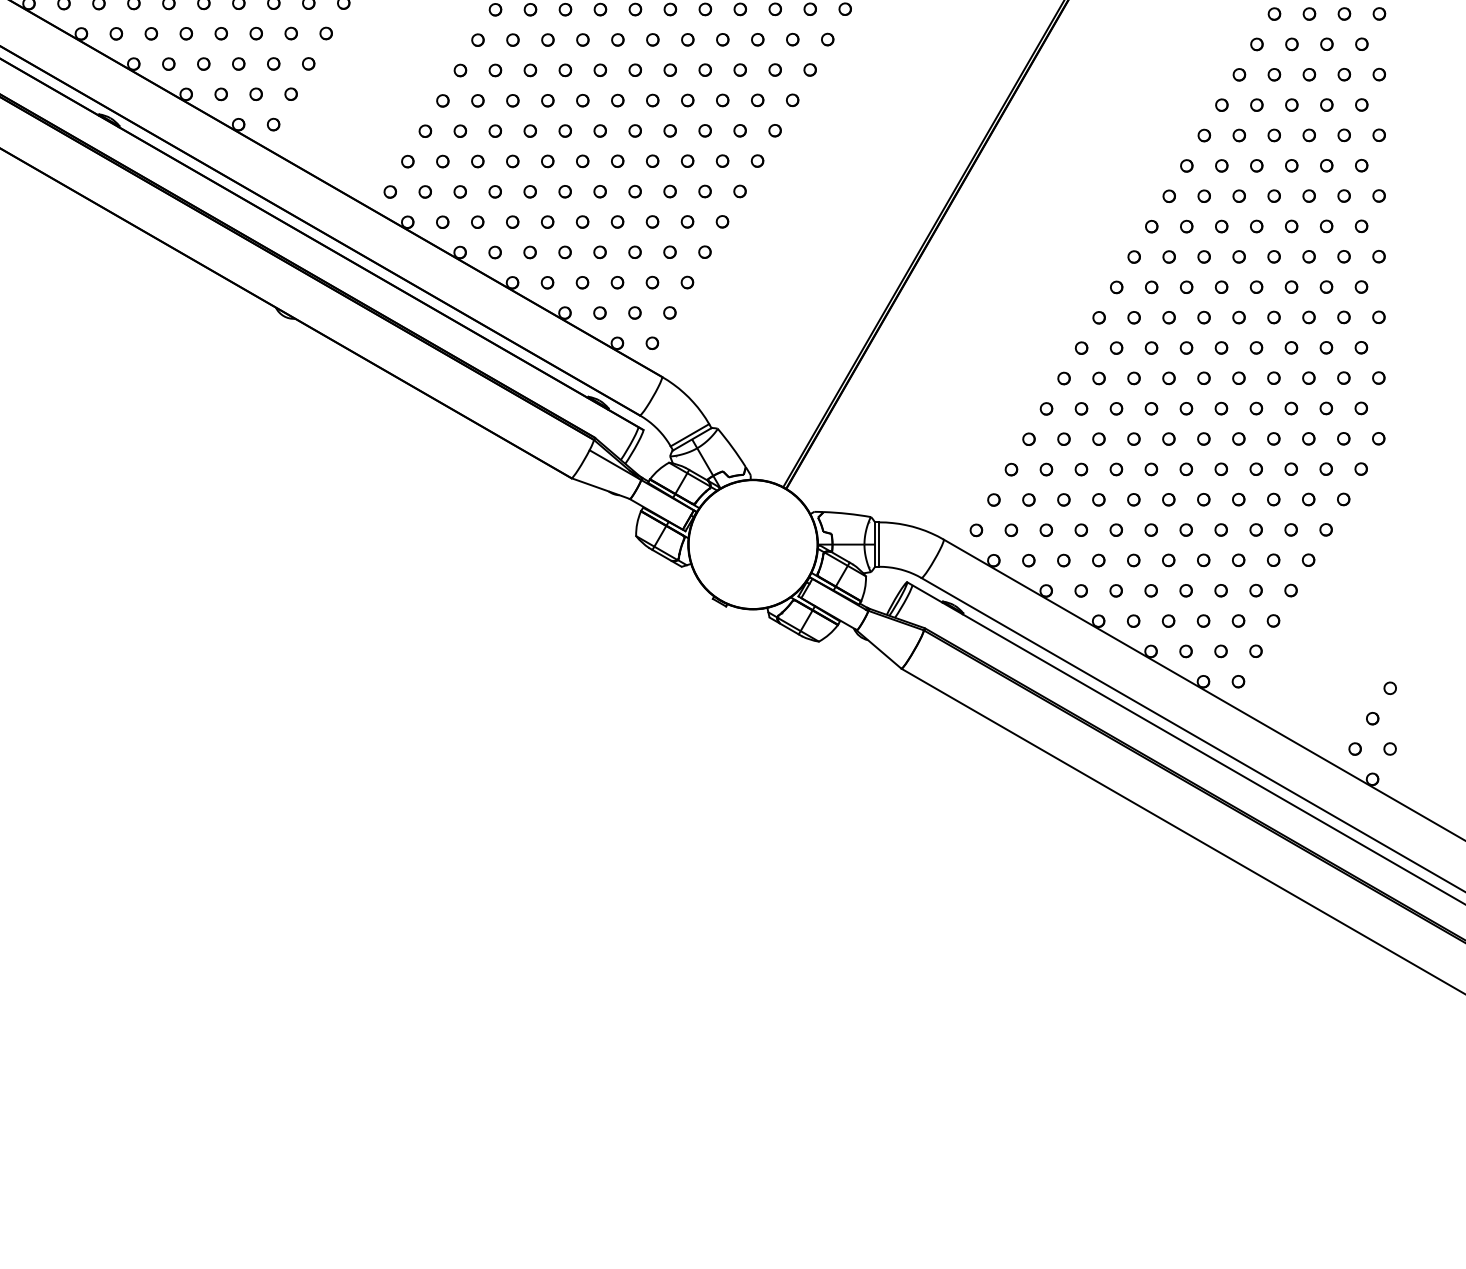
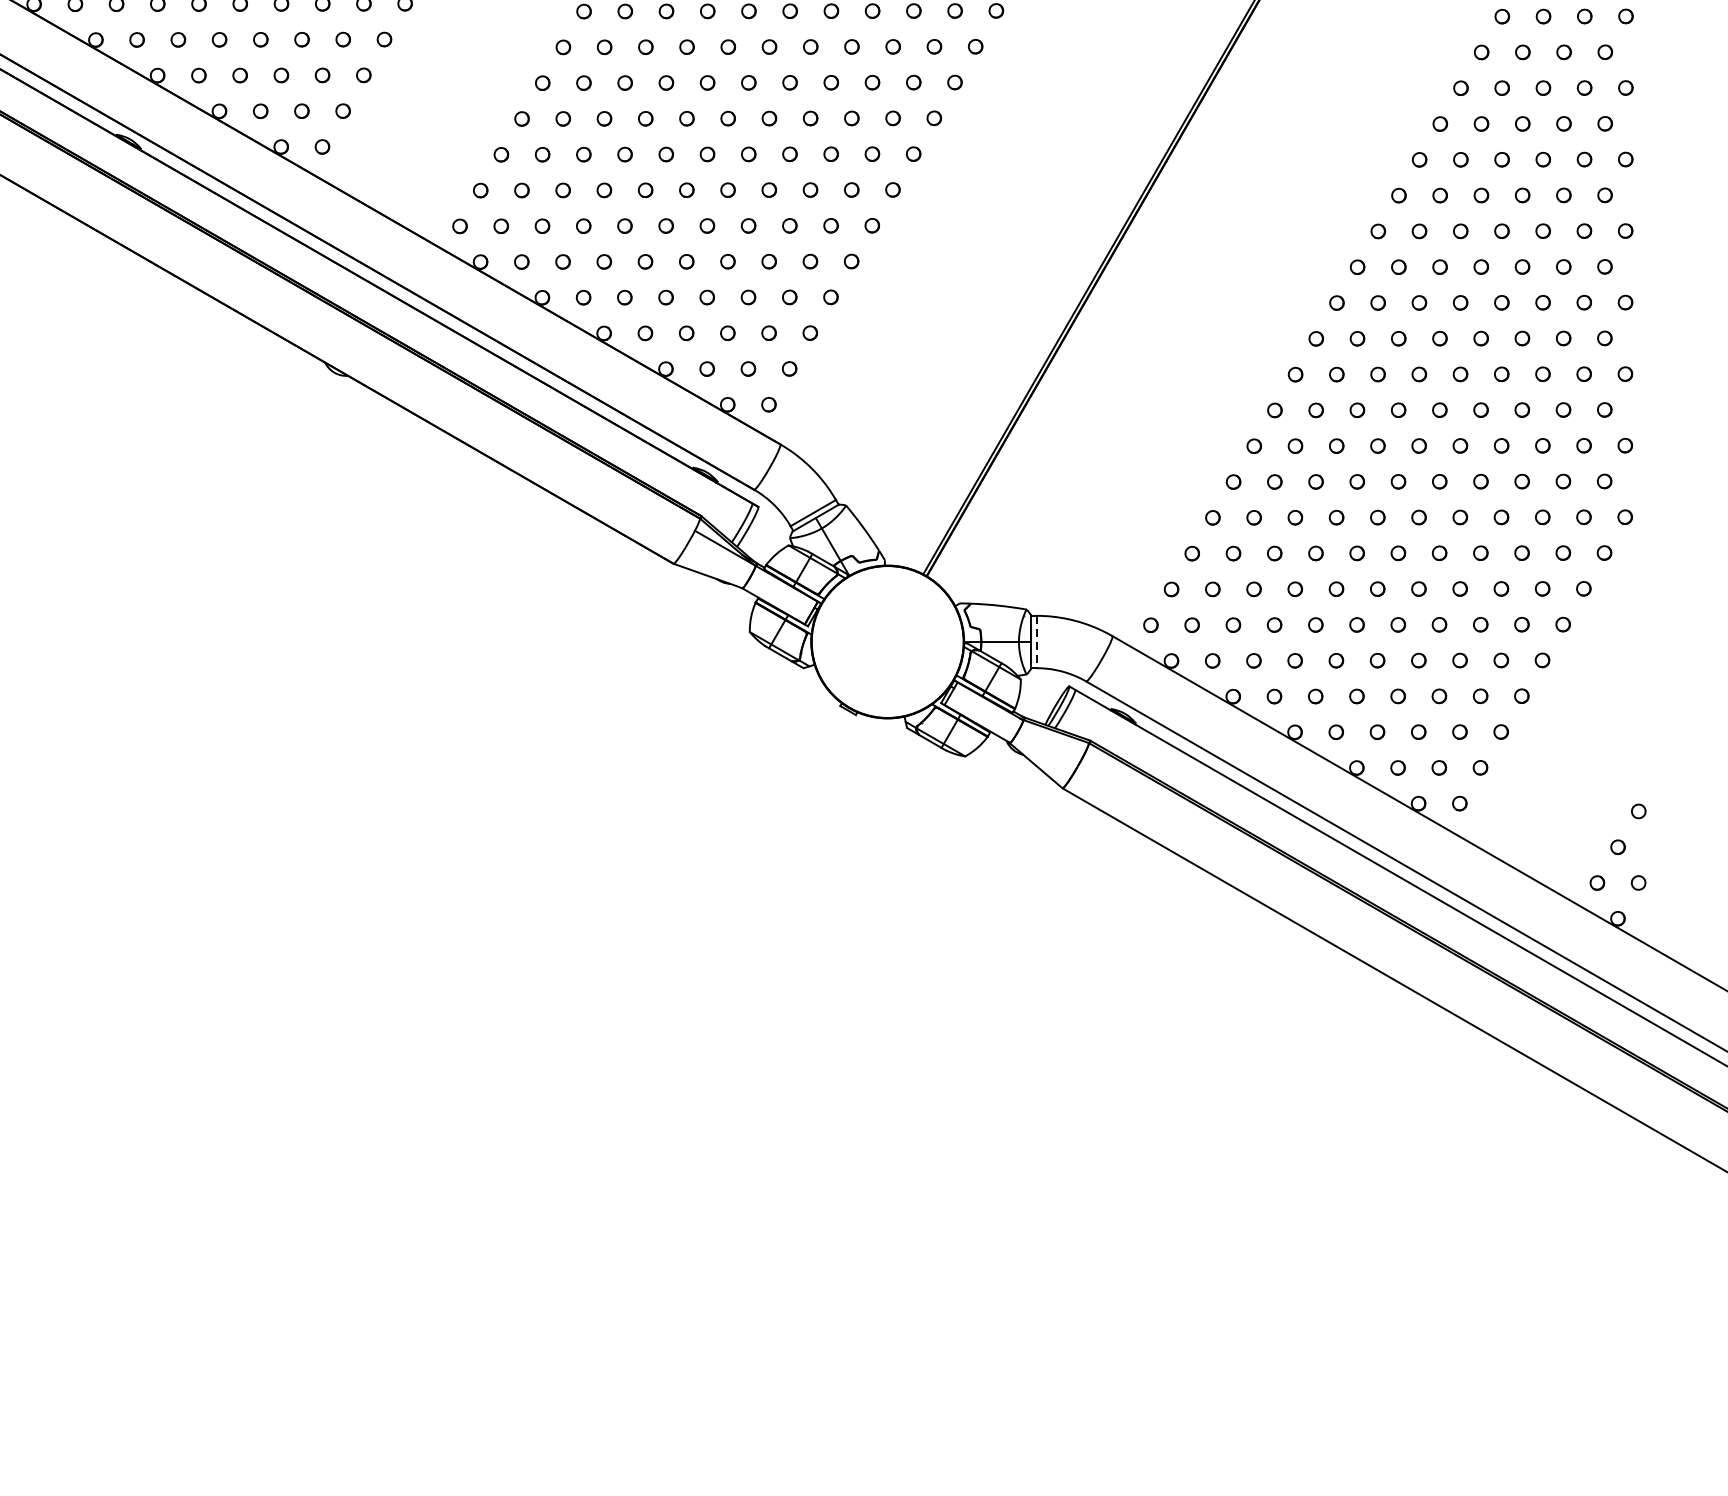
line: (879, 545) -> (1036, 643), solid -> dashed

